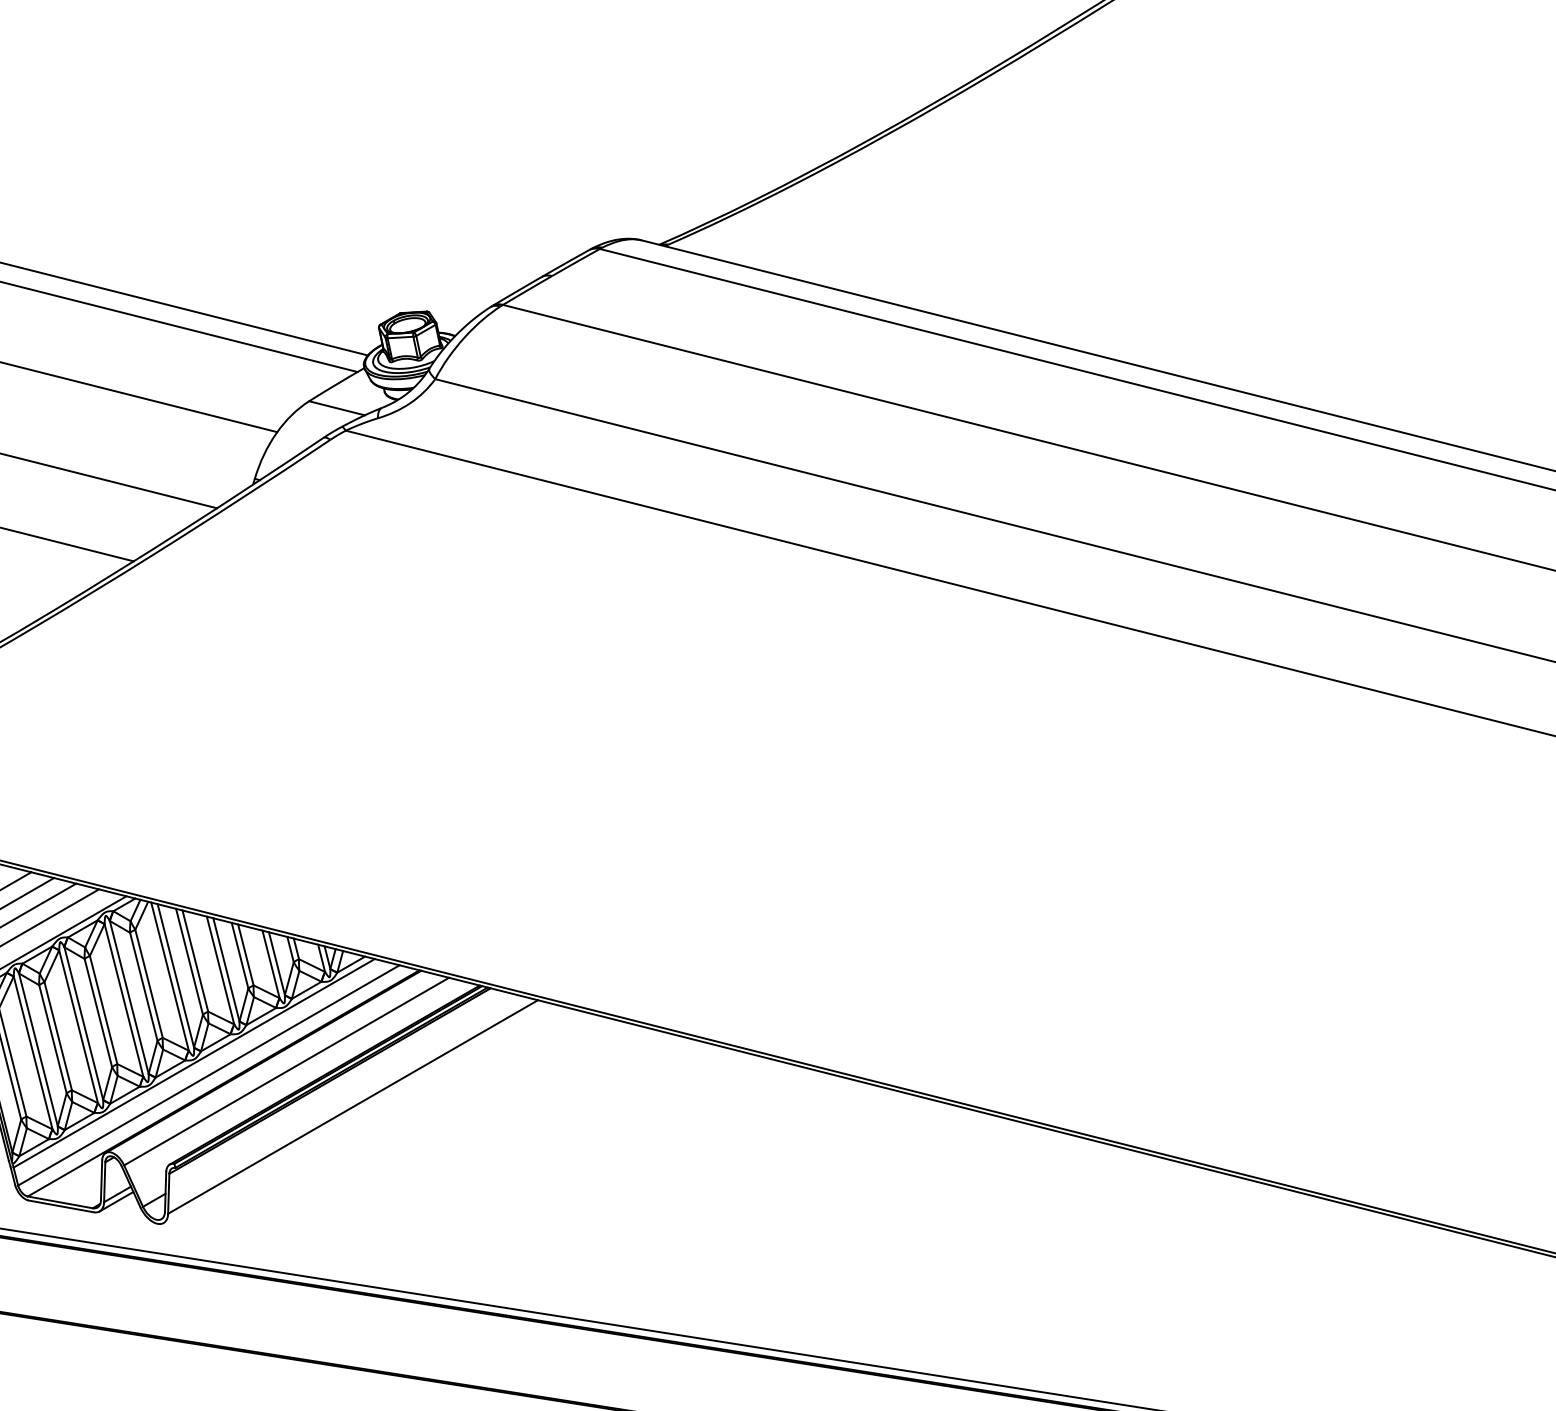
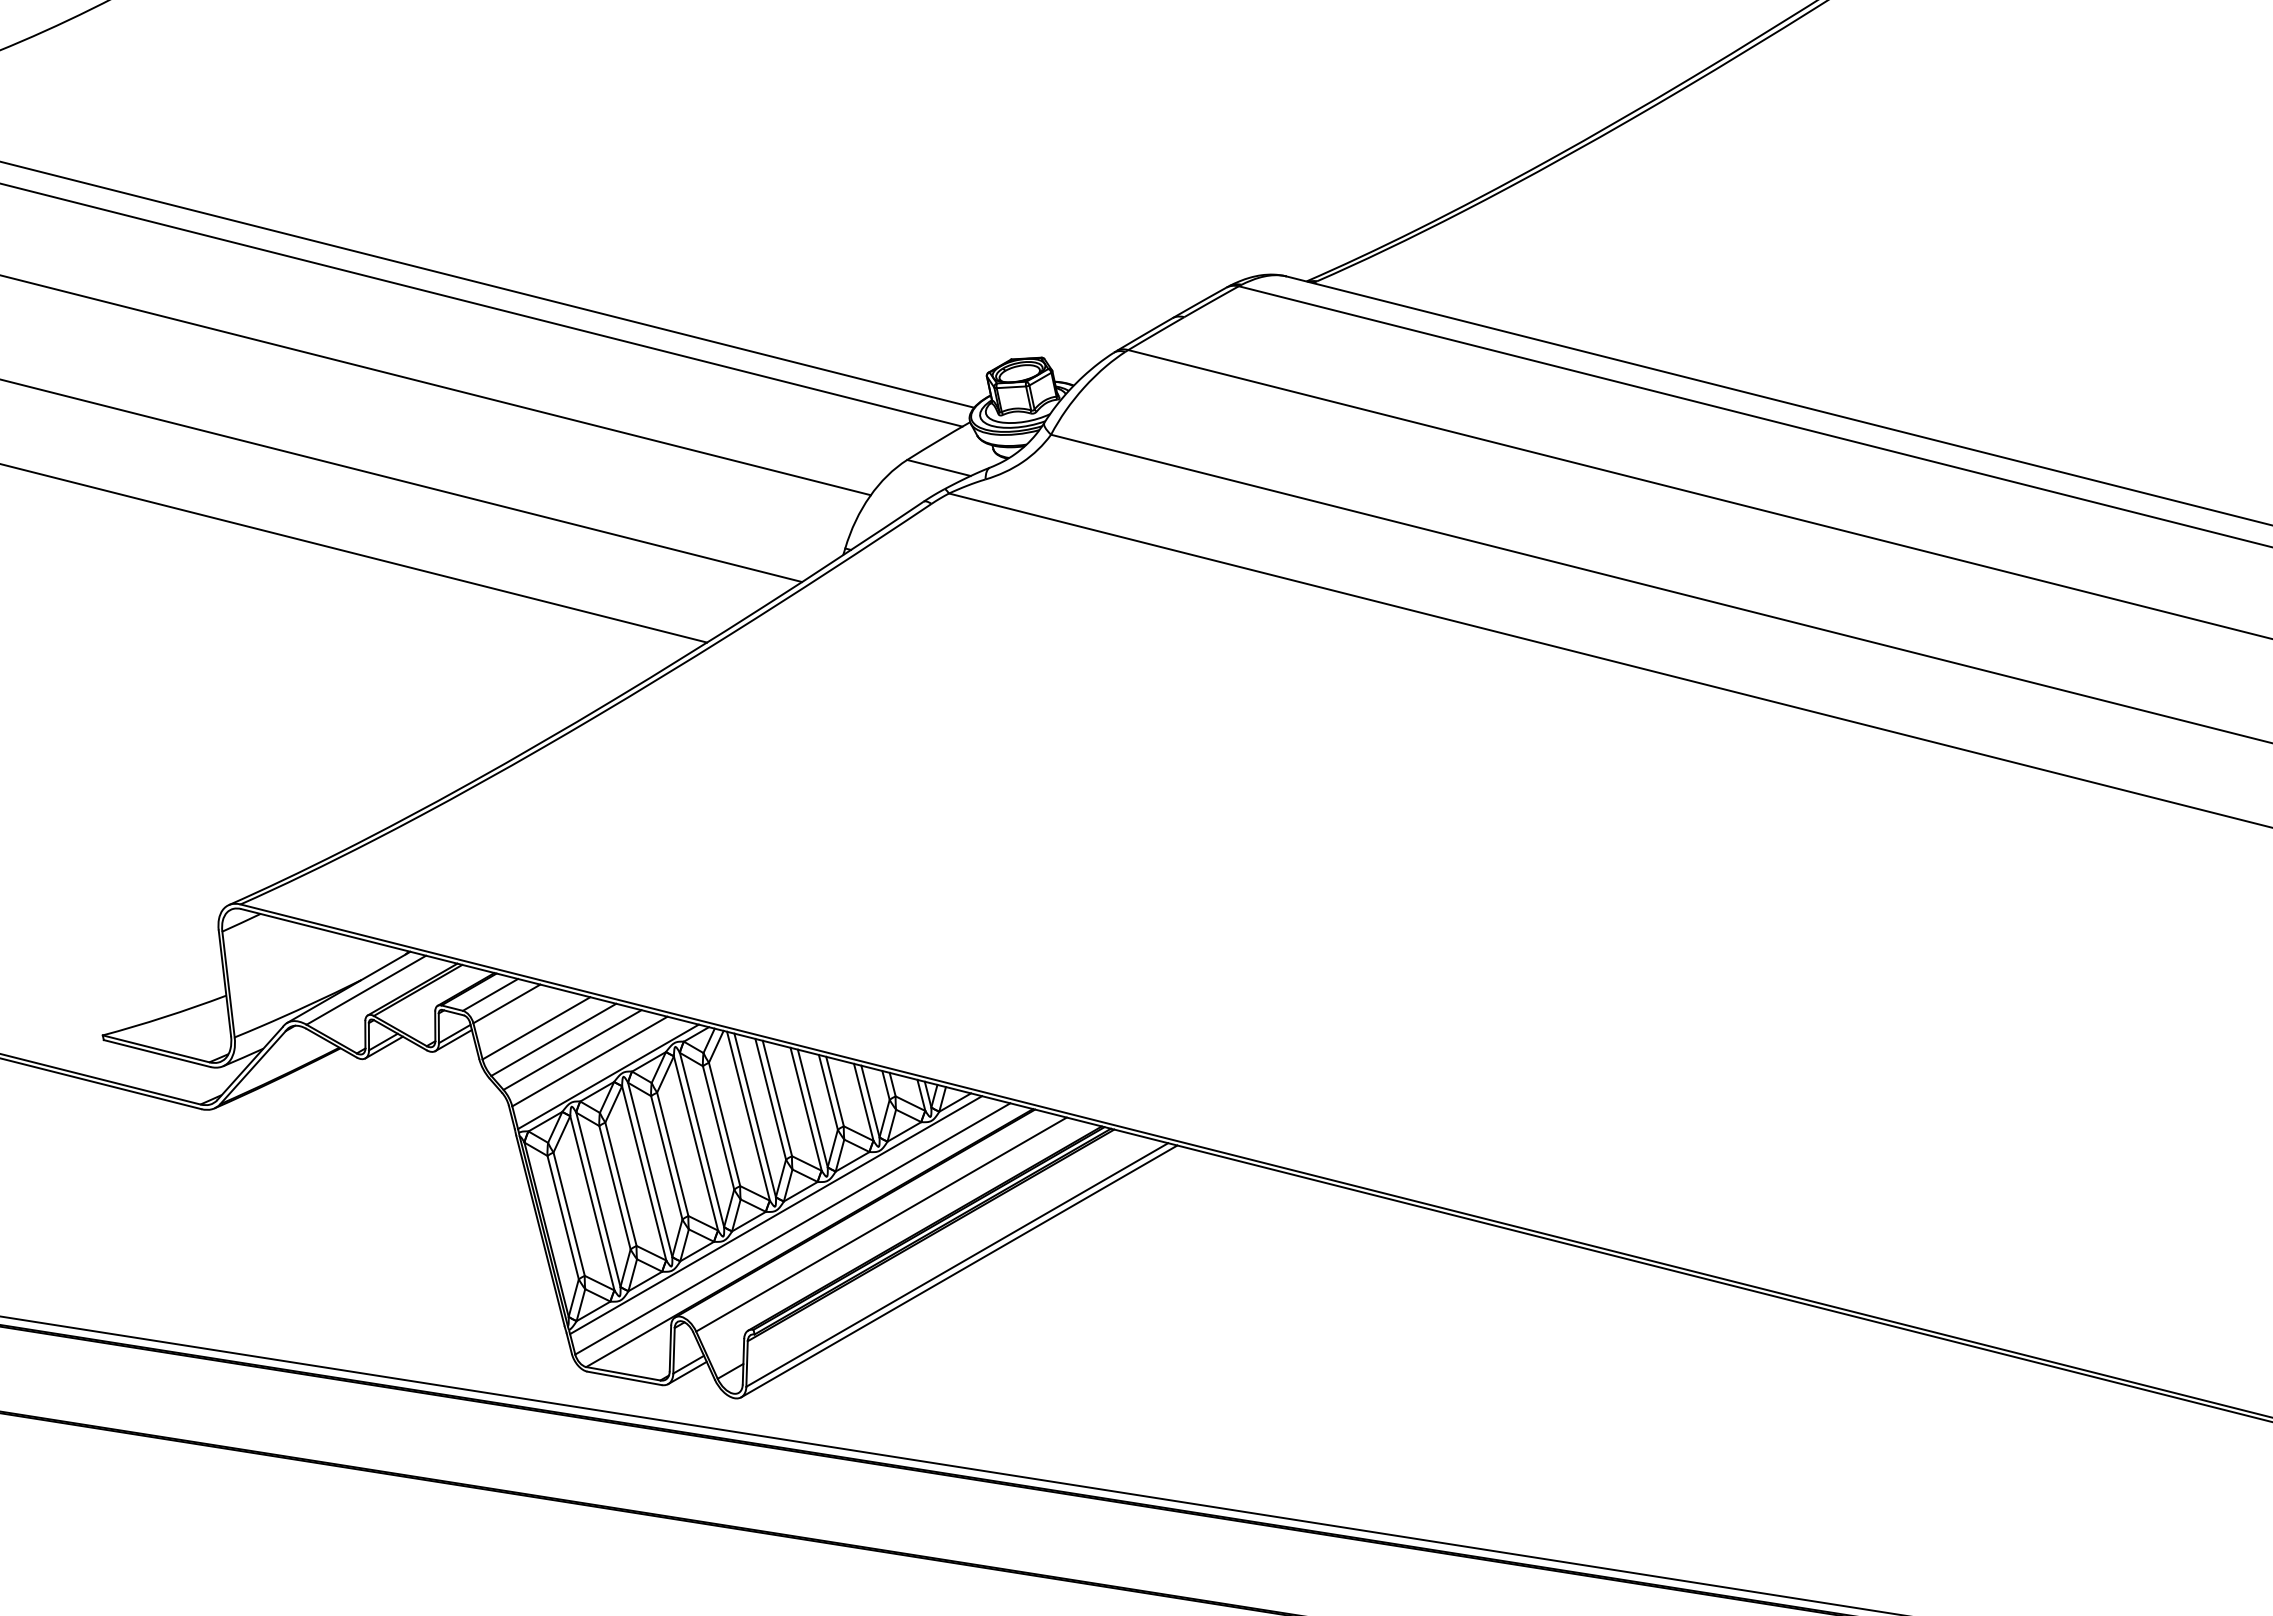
line: (355, 1112) -> (959, 1271), added

